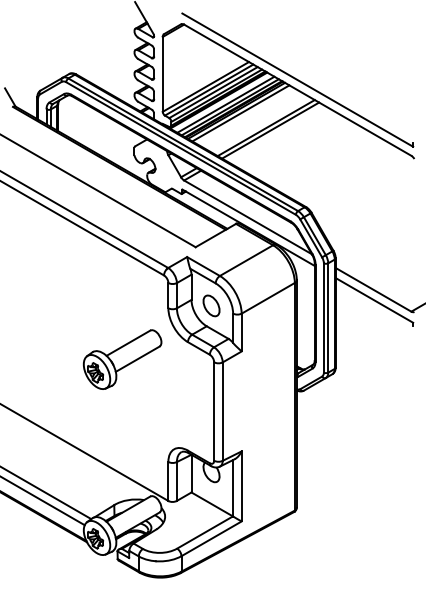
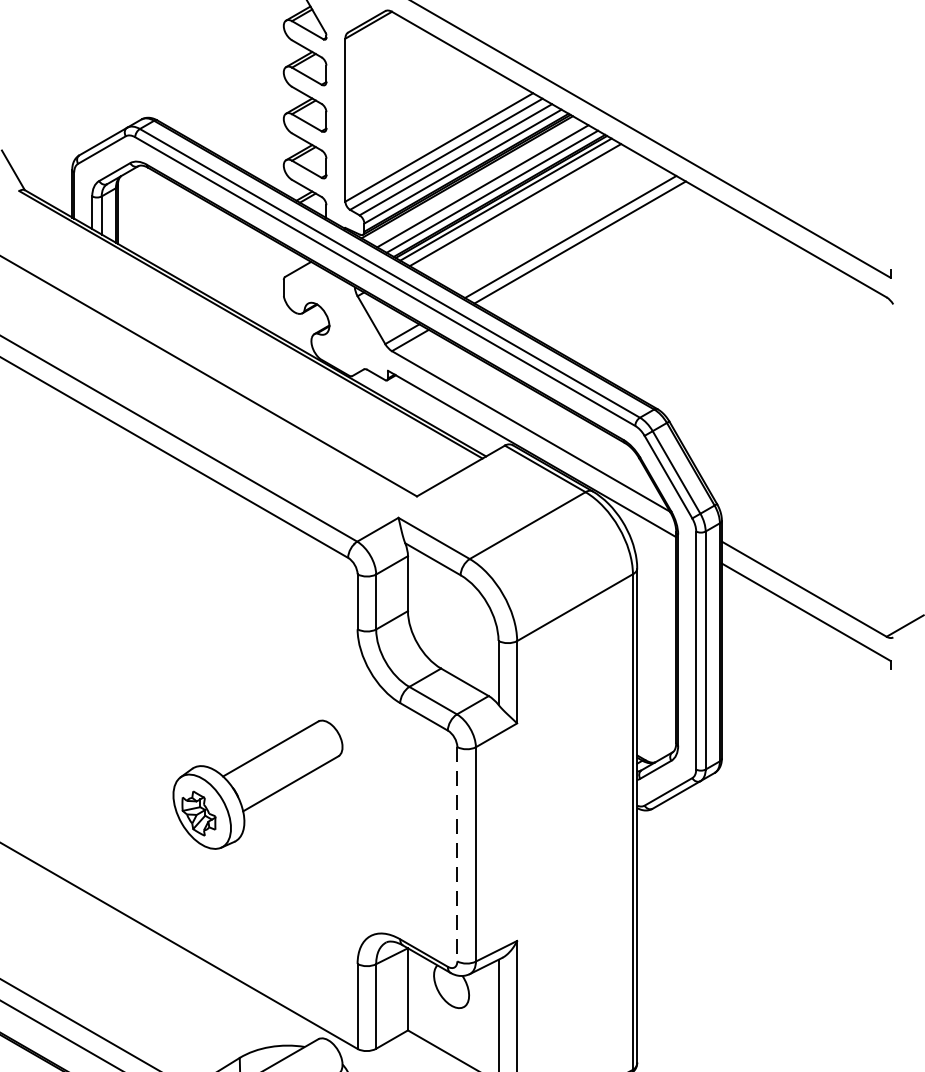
part: (211, 305) -> (451, 623), removed
part: (122, 359) -> (257, 784), moved
line: (214, 412) -> (458, 856), solid -> dashed

